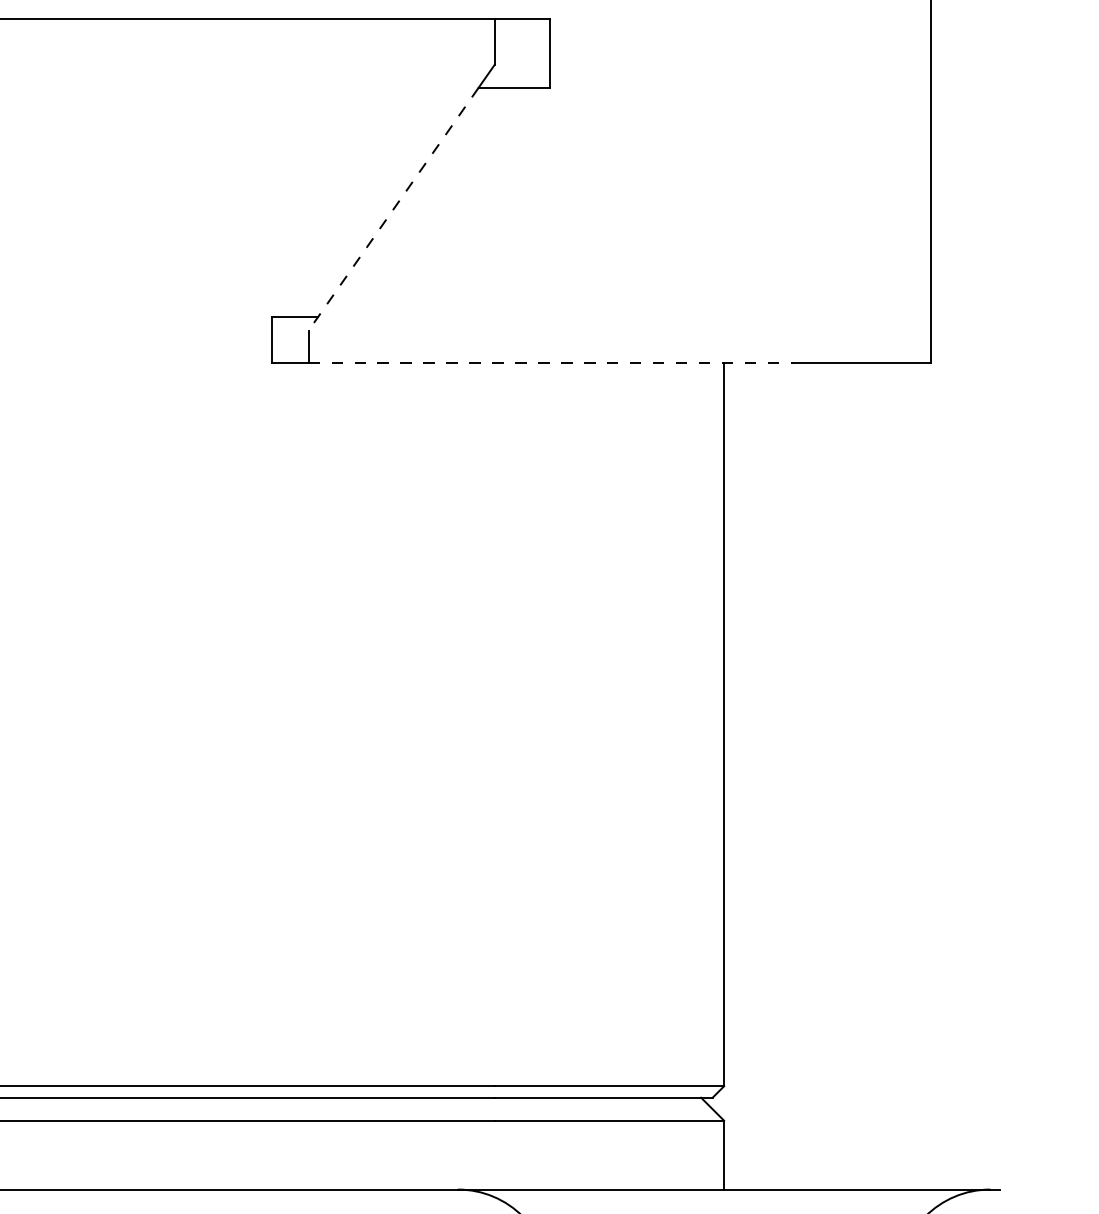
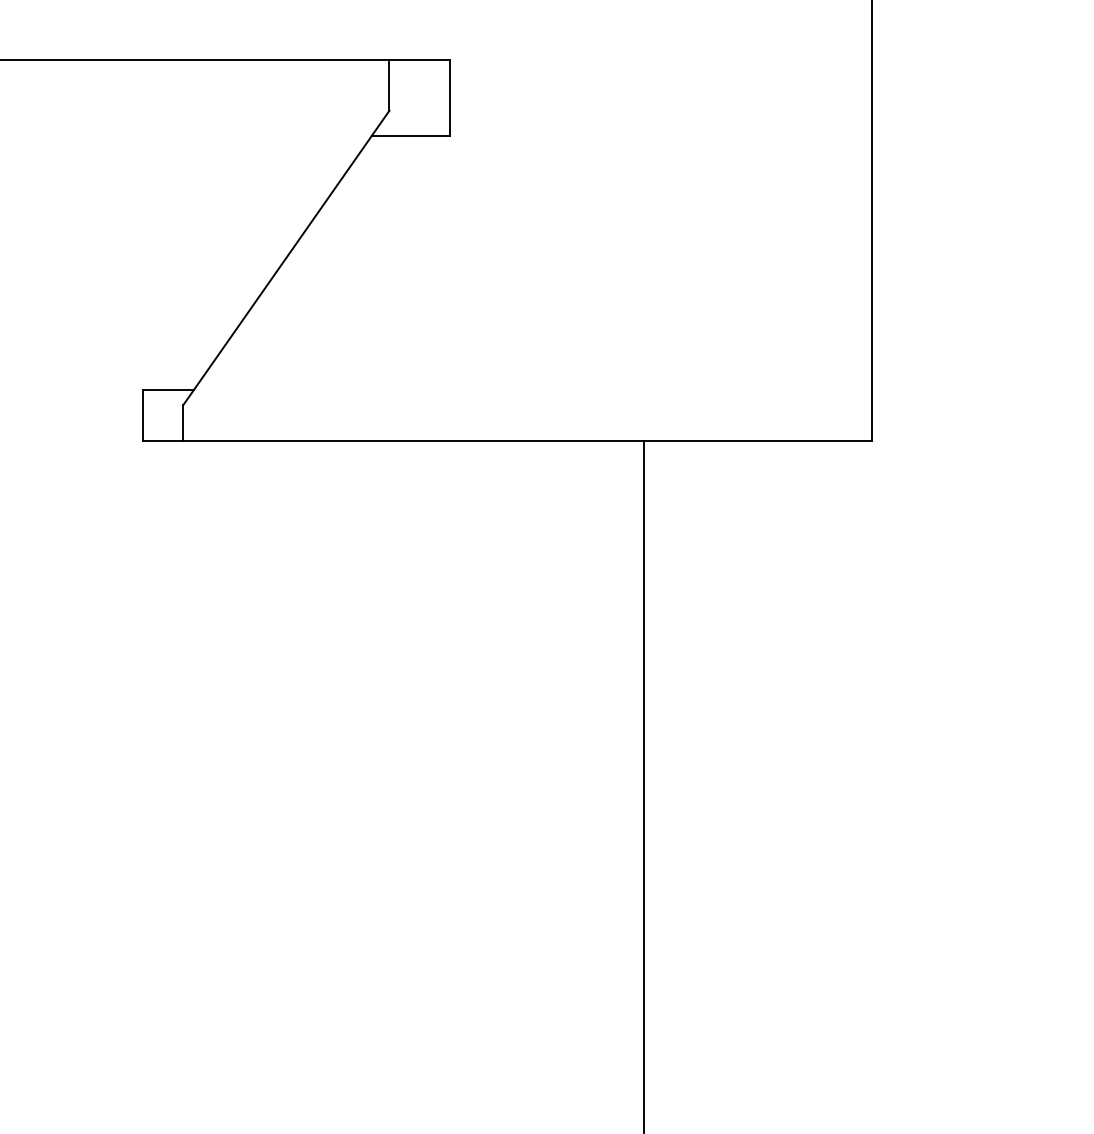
line: (393, 209) -> (277, 270), dashed -> solid
line: (551, 363) -> (452, 441), dashed -> solid

